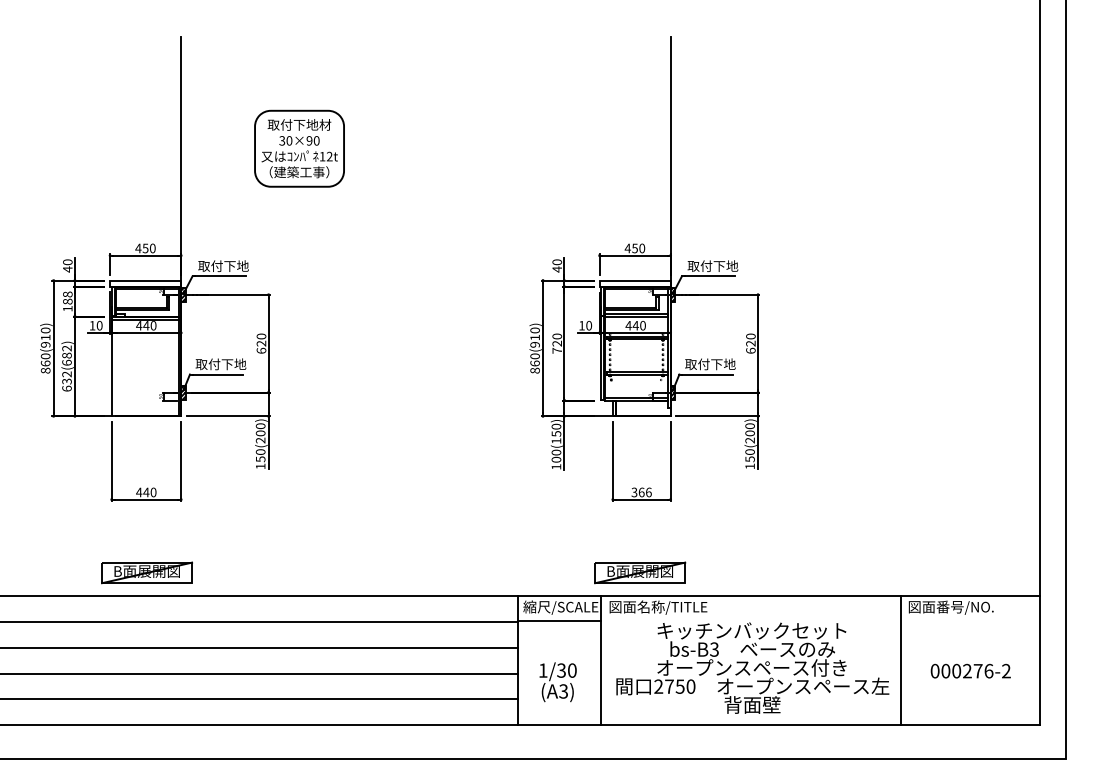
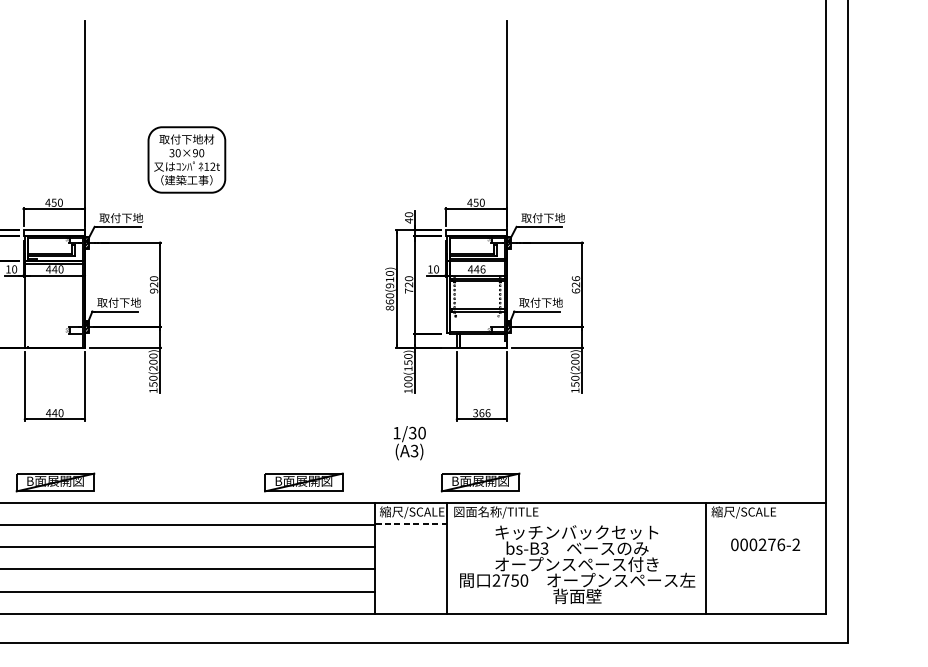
part: (299, 148) -> (186, 159), moved
text: (642, 325) -> (482, 269), 440 -> 446
text: (750, 336) -> (575, 278), 620 -> 626
text: (261, 350) -> (154, 290), 620 -> 920
part: (435, 572) -> (304, 482), added
text: (950, 607) -> (748, 512), 図面番号/NO. -> 縮尺/SCALE
line: (560, 620) -> (411, 523), solid -> dashed
text: (970, 670) -> (765, 544), moved
text: (557, 682) -> (409, 443), moved

